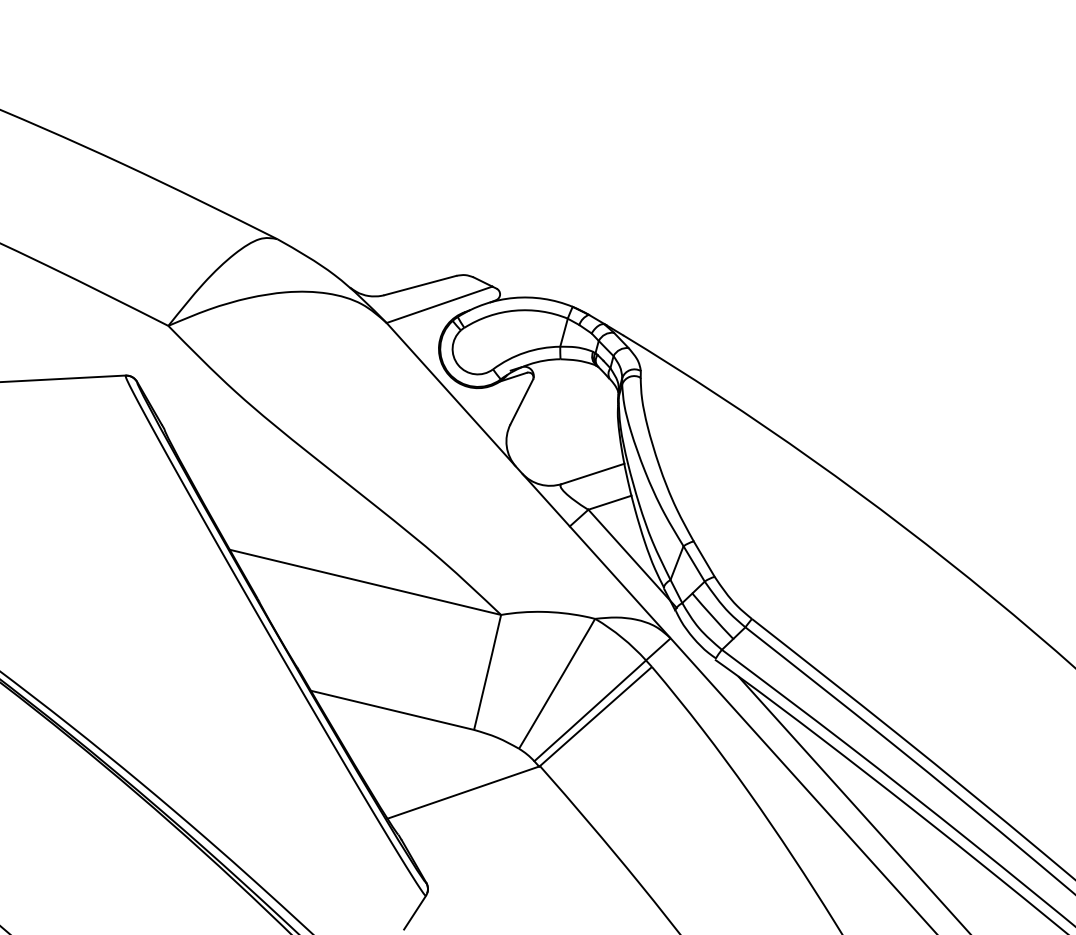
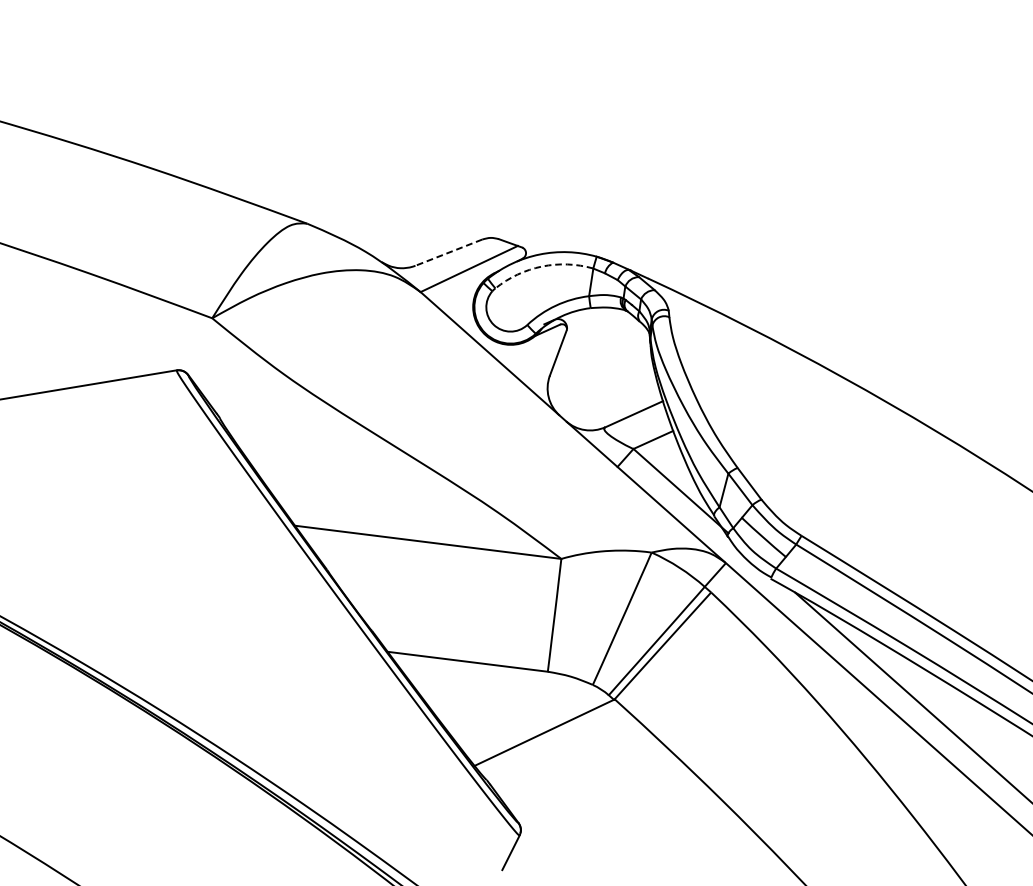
line: (419, 285) -> (447, 252), solid -> dashed
arc: (514, 310) -> (541, 266), solid -> dashed

